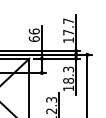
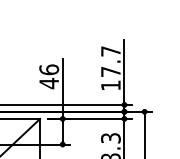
text: (33, 39) -> (47, 84), 66 -> 46

